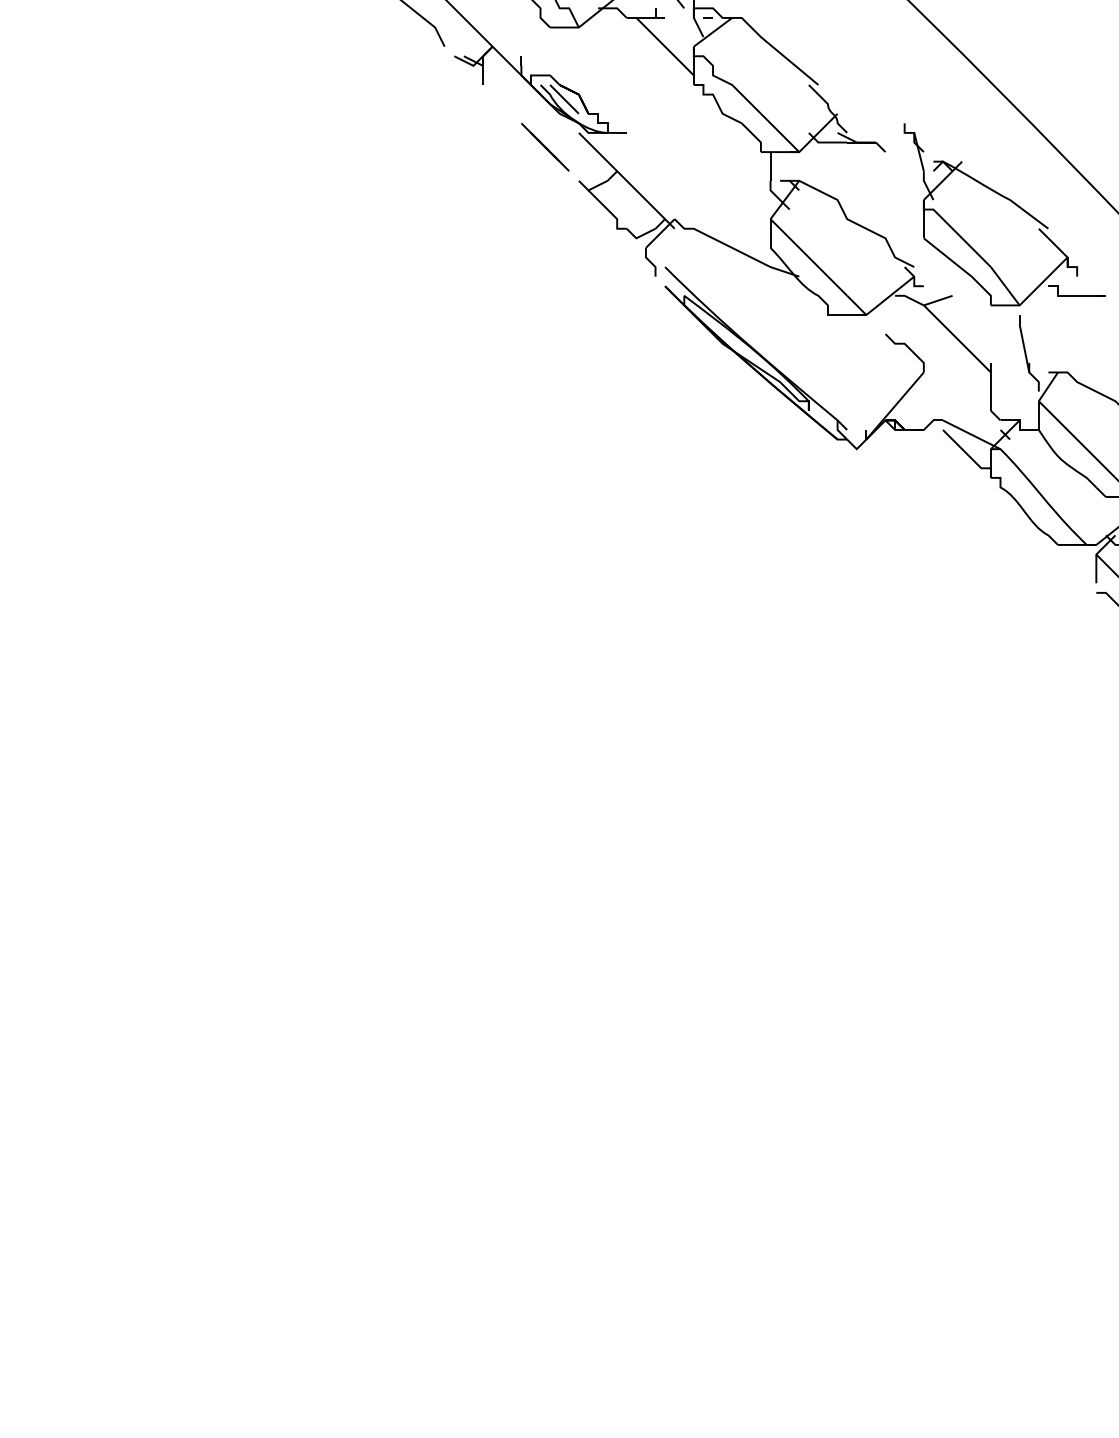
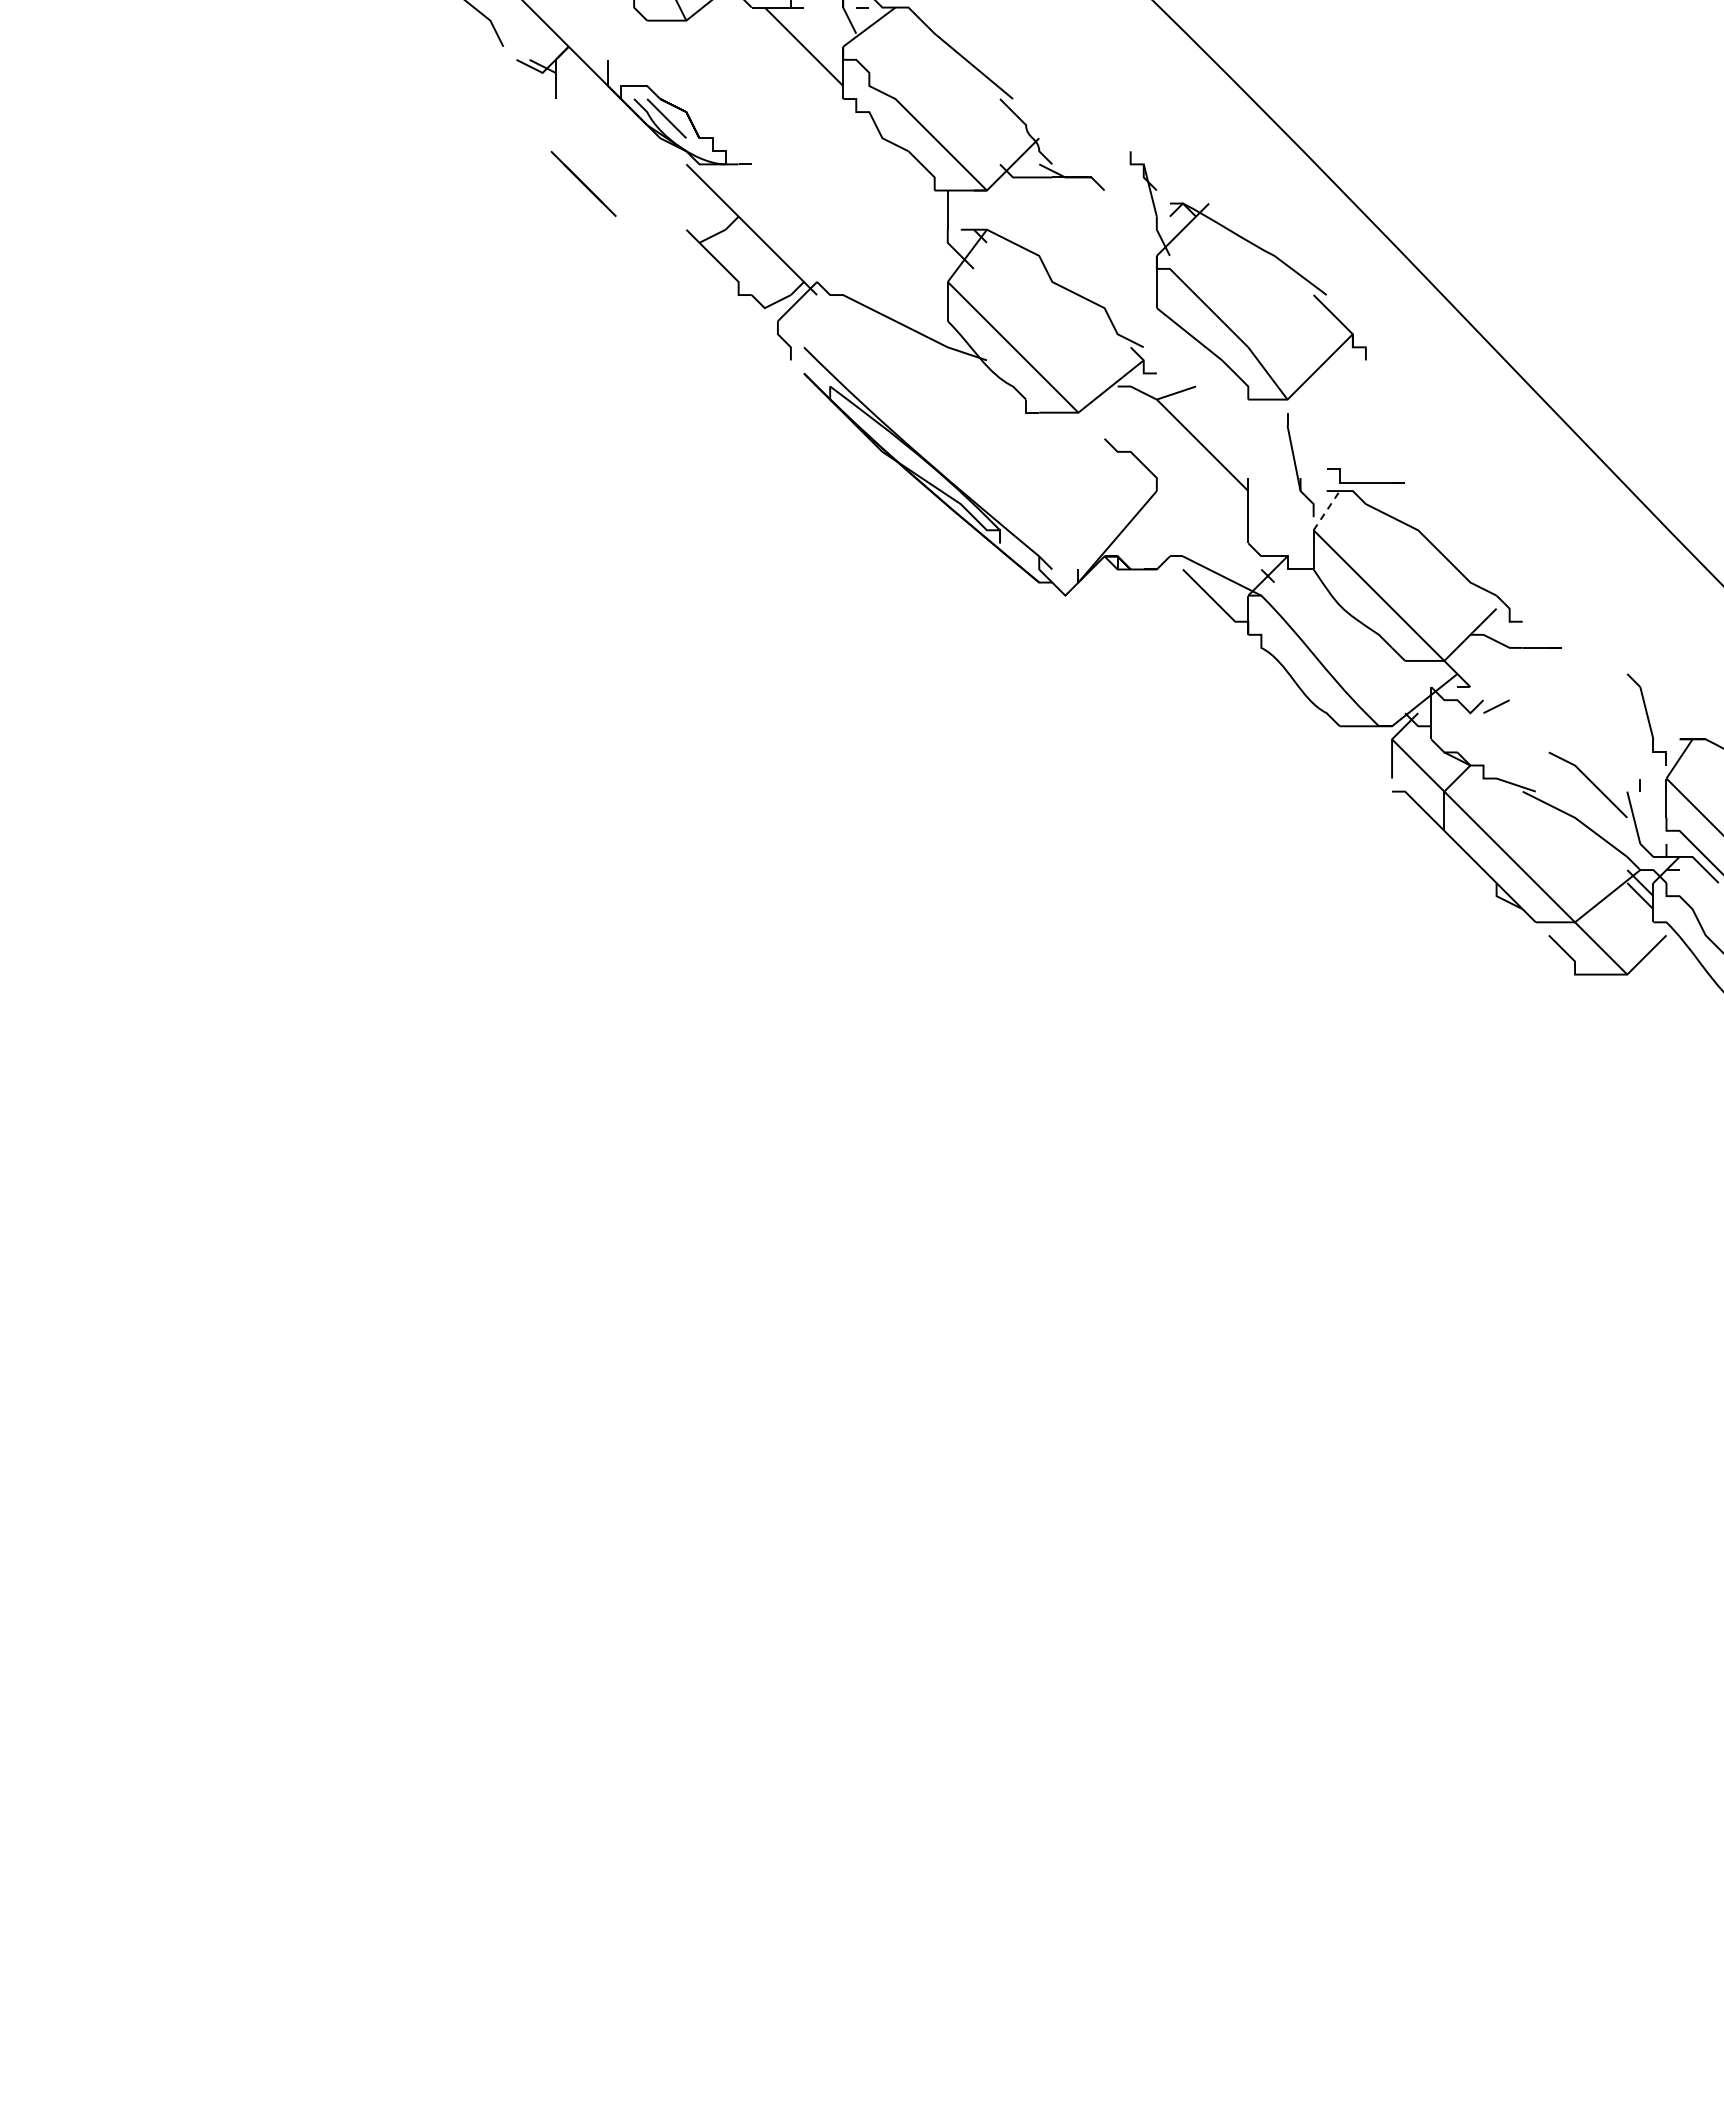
line: (545, 146) -> (583, 183), moved
part: (1076, 295) -> (1365, 482), moved
line: (1048, 386) -> (1326, 510), solid -> dashed

